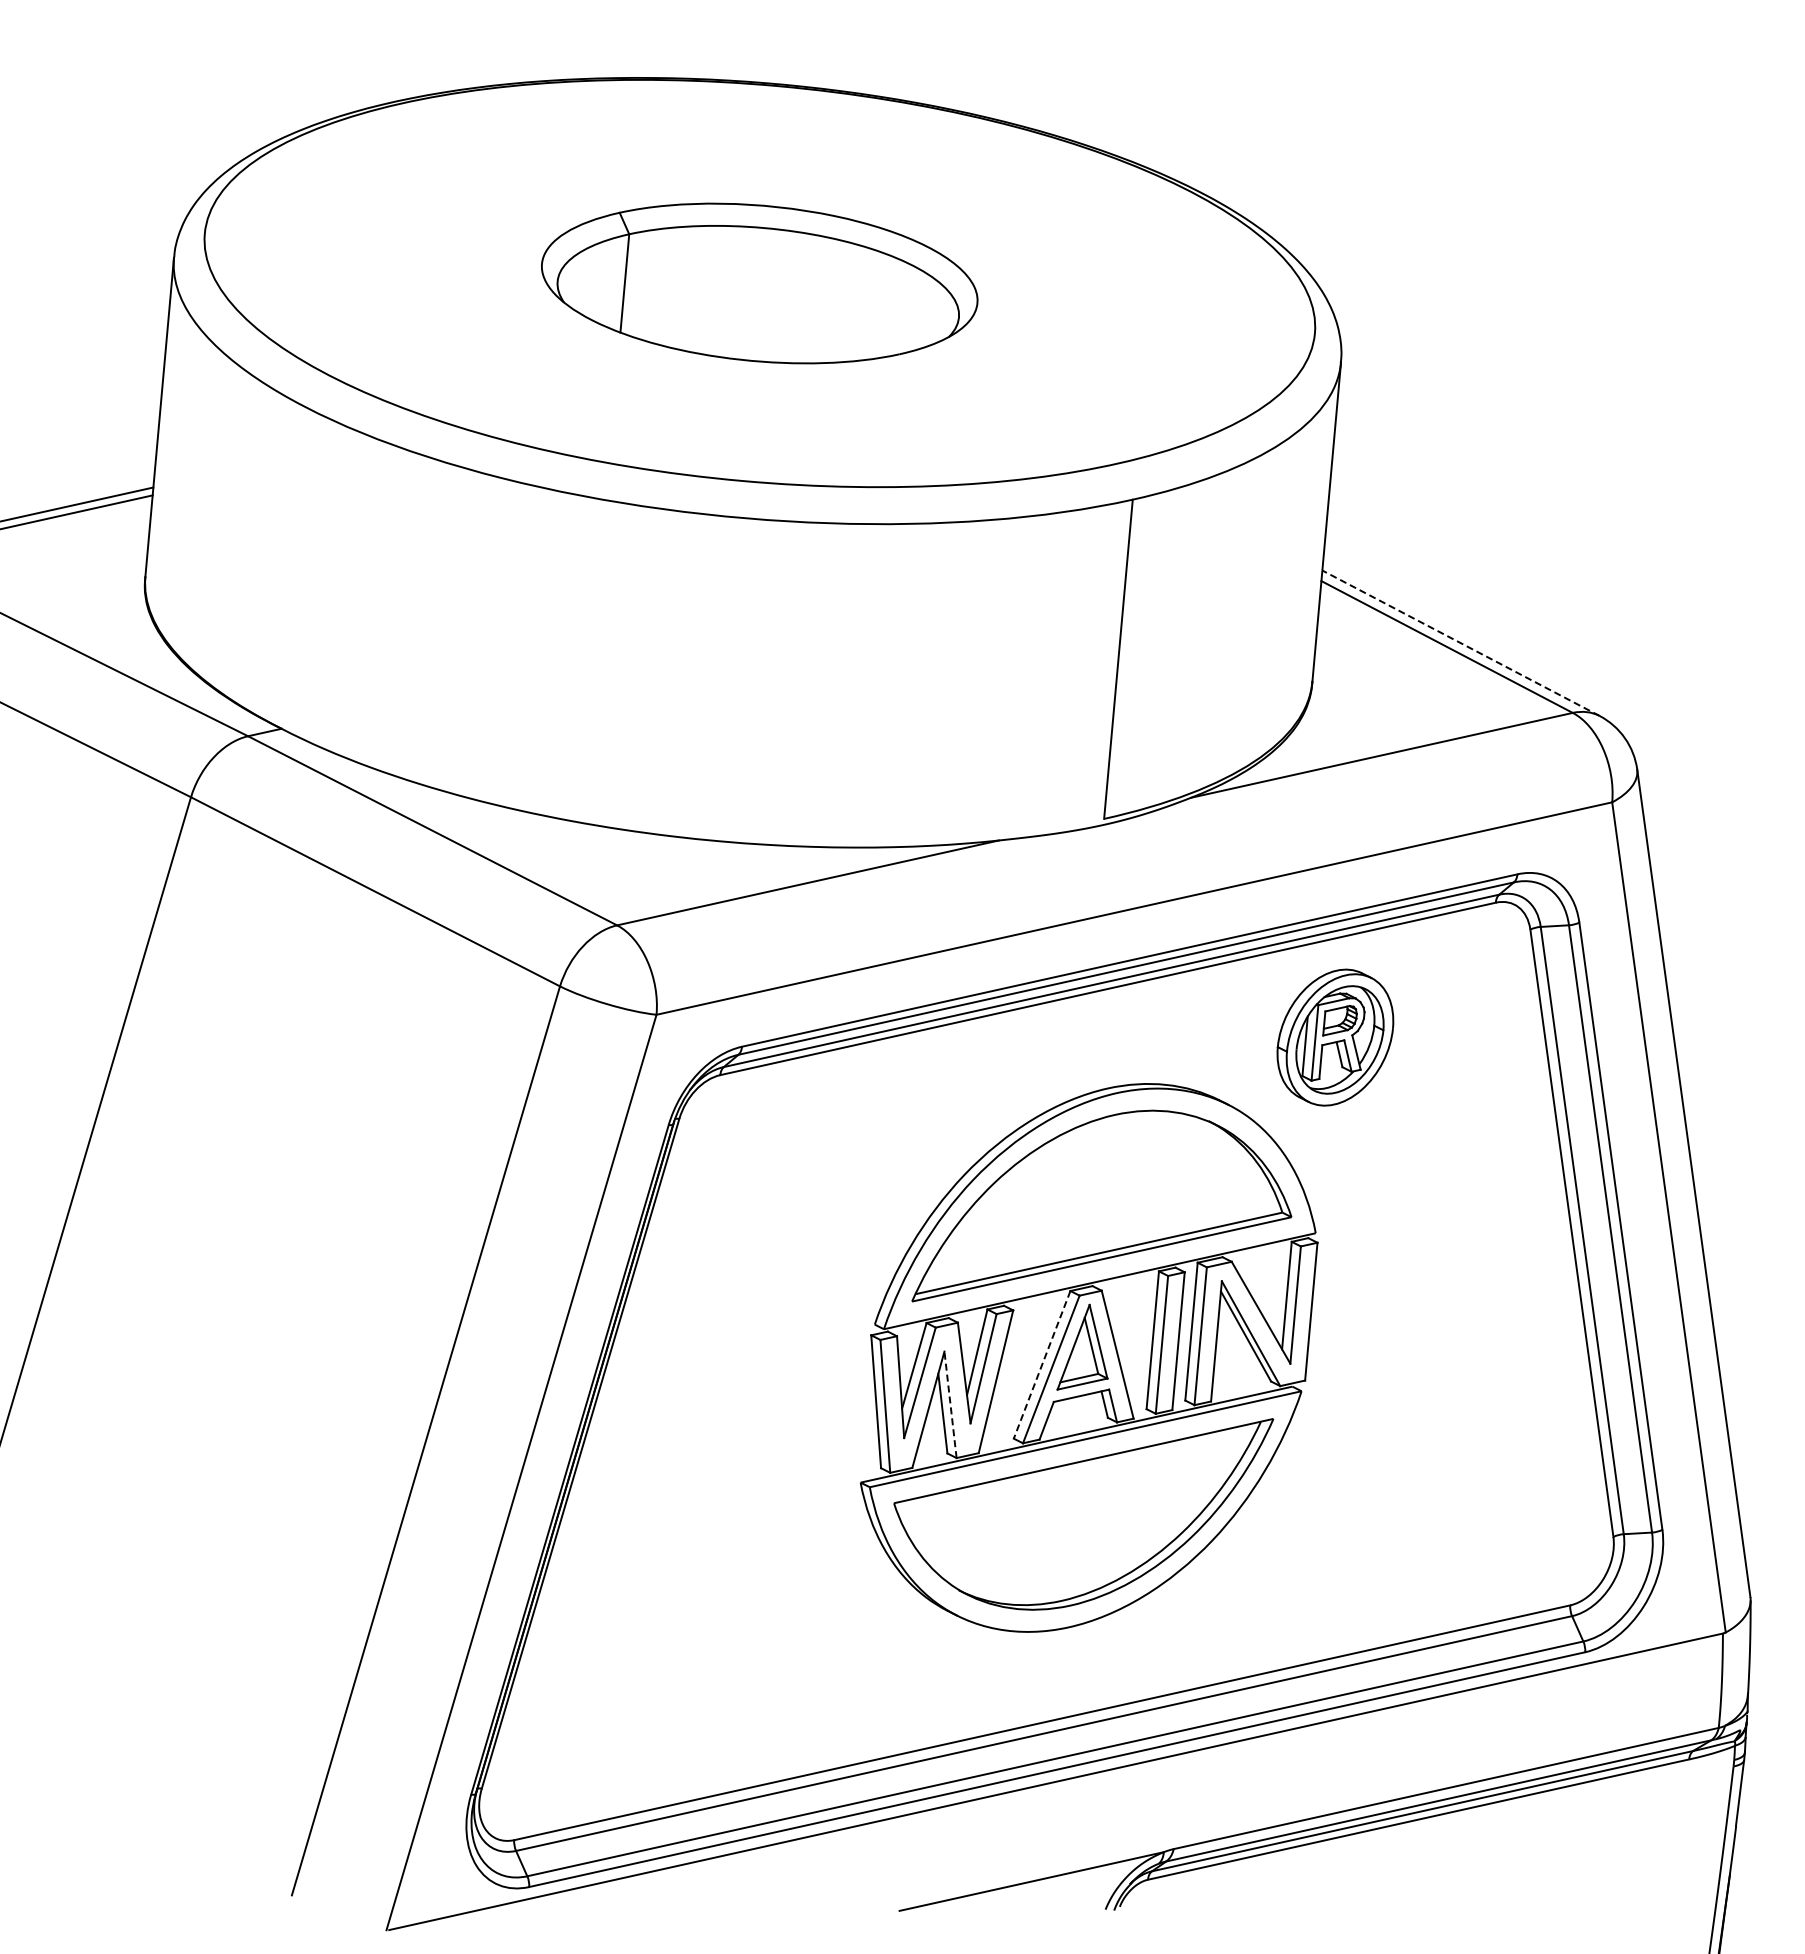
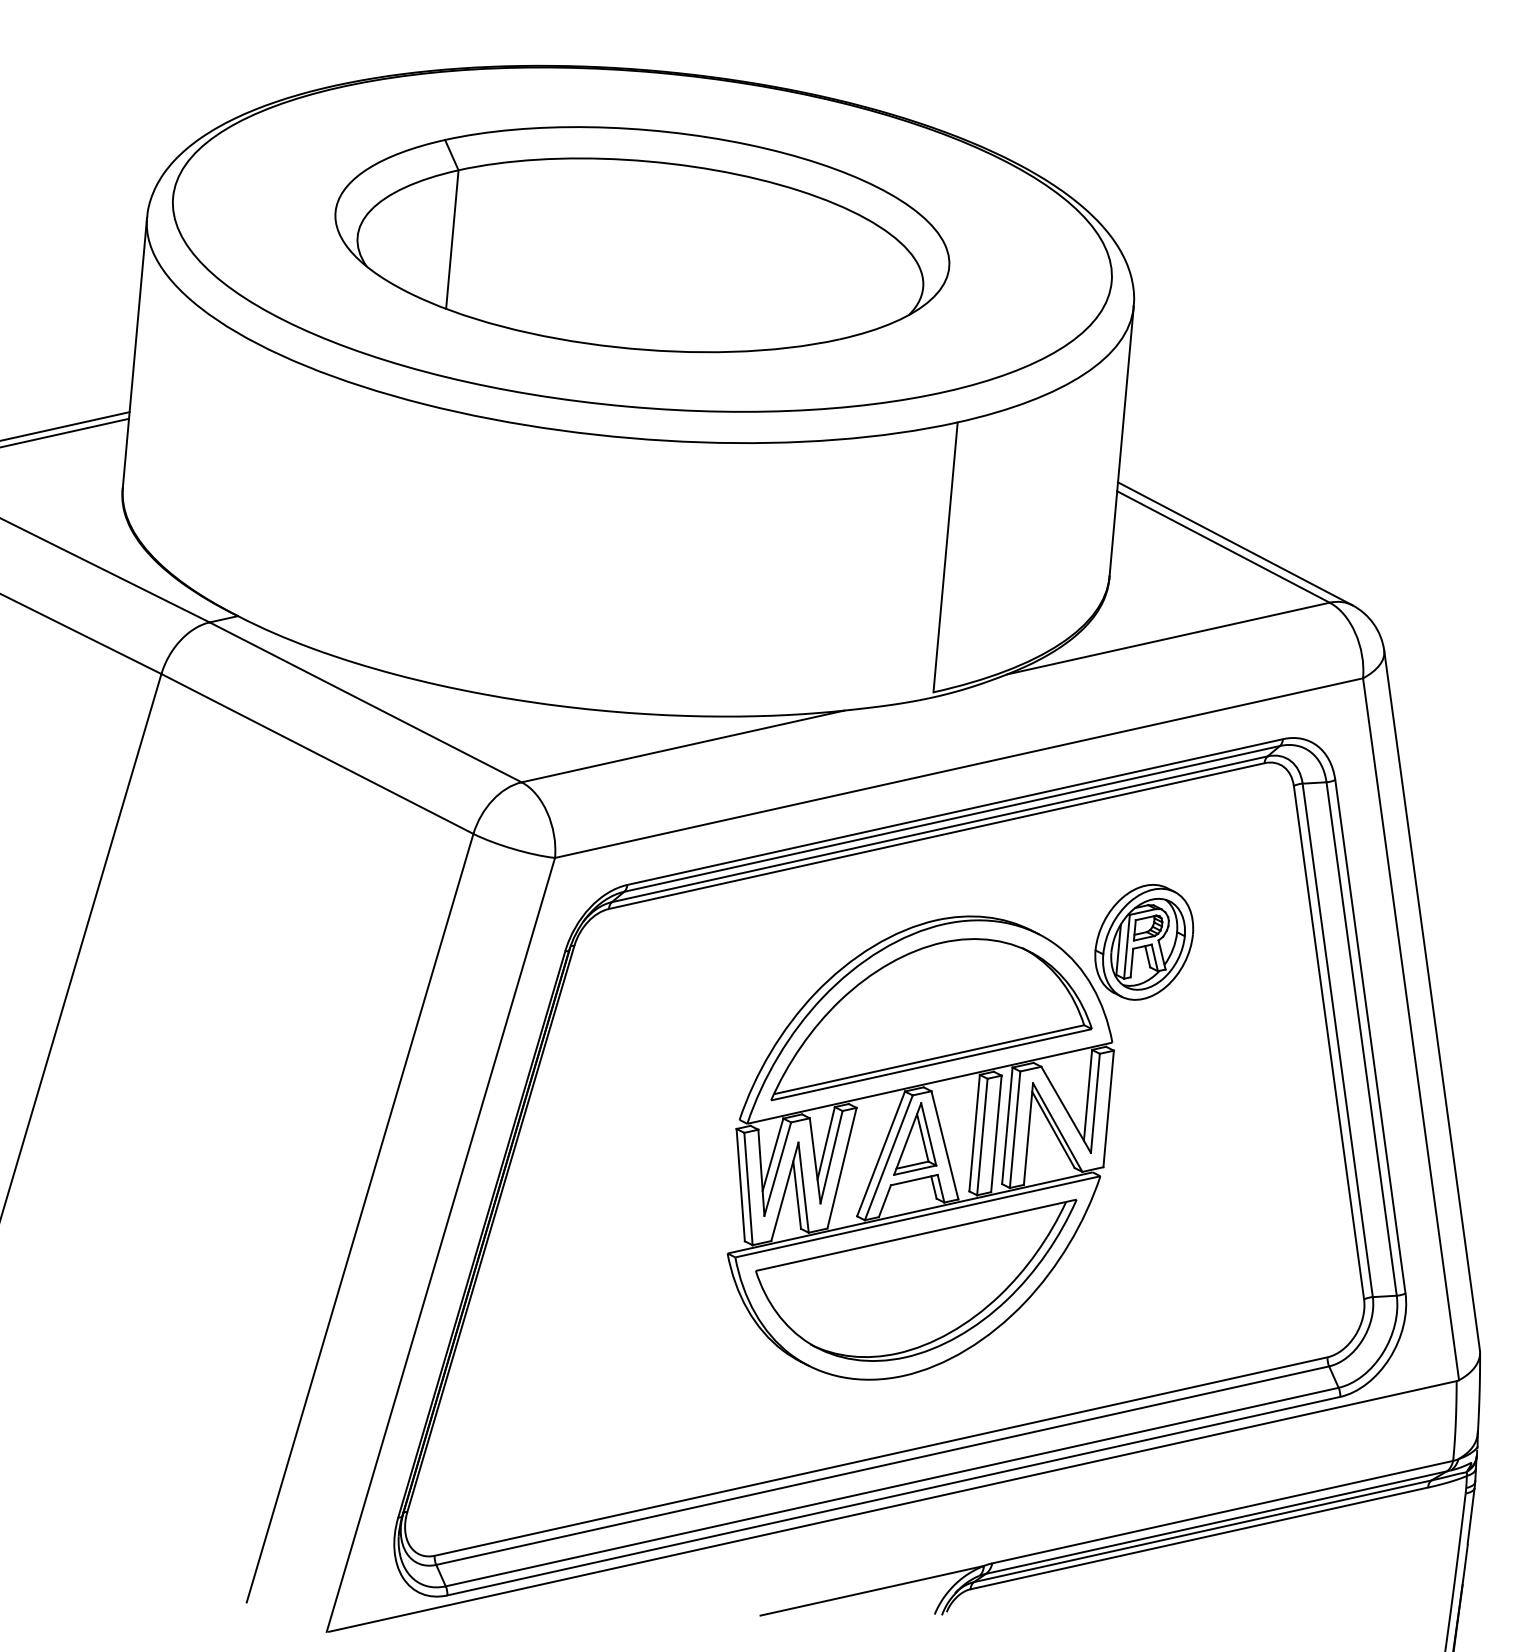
part: (759, 283) -> (642, 239), size x1.67
line: (1461, 643) -> (1235, 544), dashed -> solid
part: (1335, 1037) -> (1144, 942), moved
line: (1041, 1365) -> (880, 1154), dashed -> solid
line: (950, 1404) -> (803, 1187), dashed -> solid

